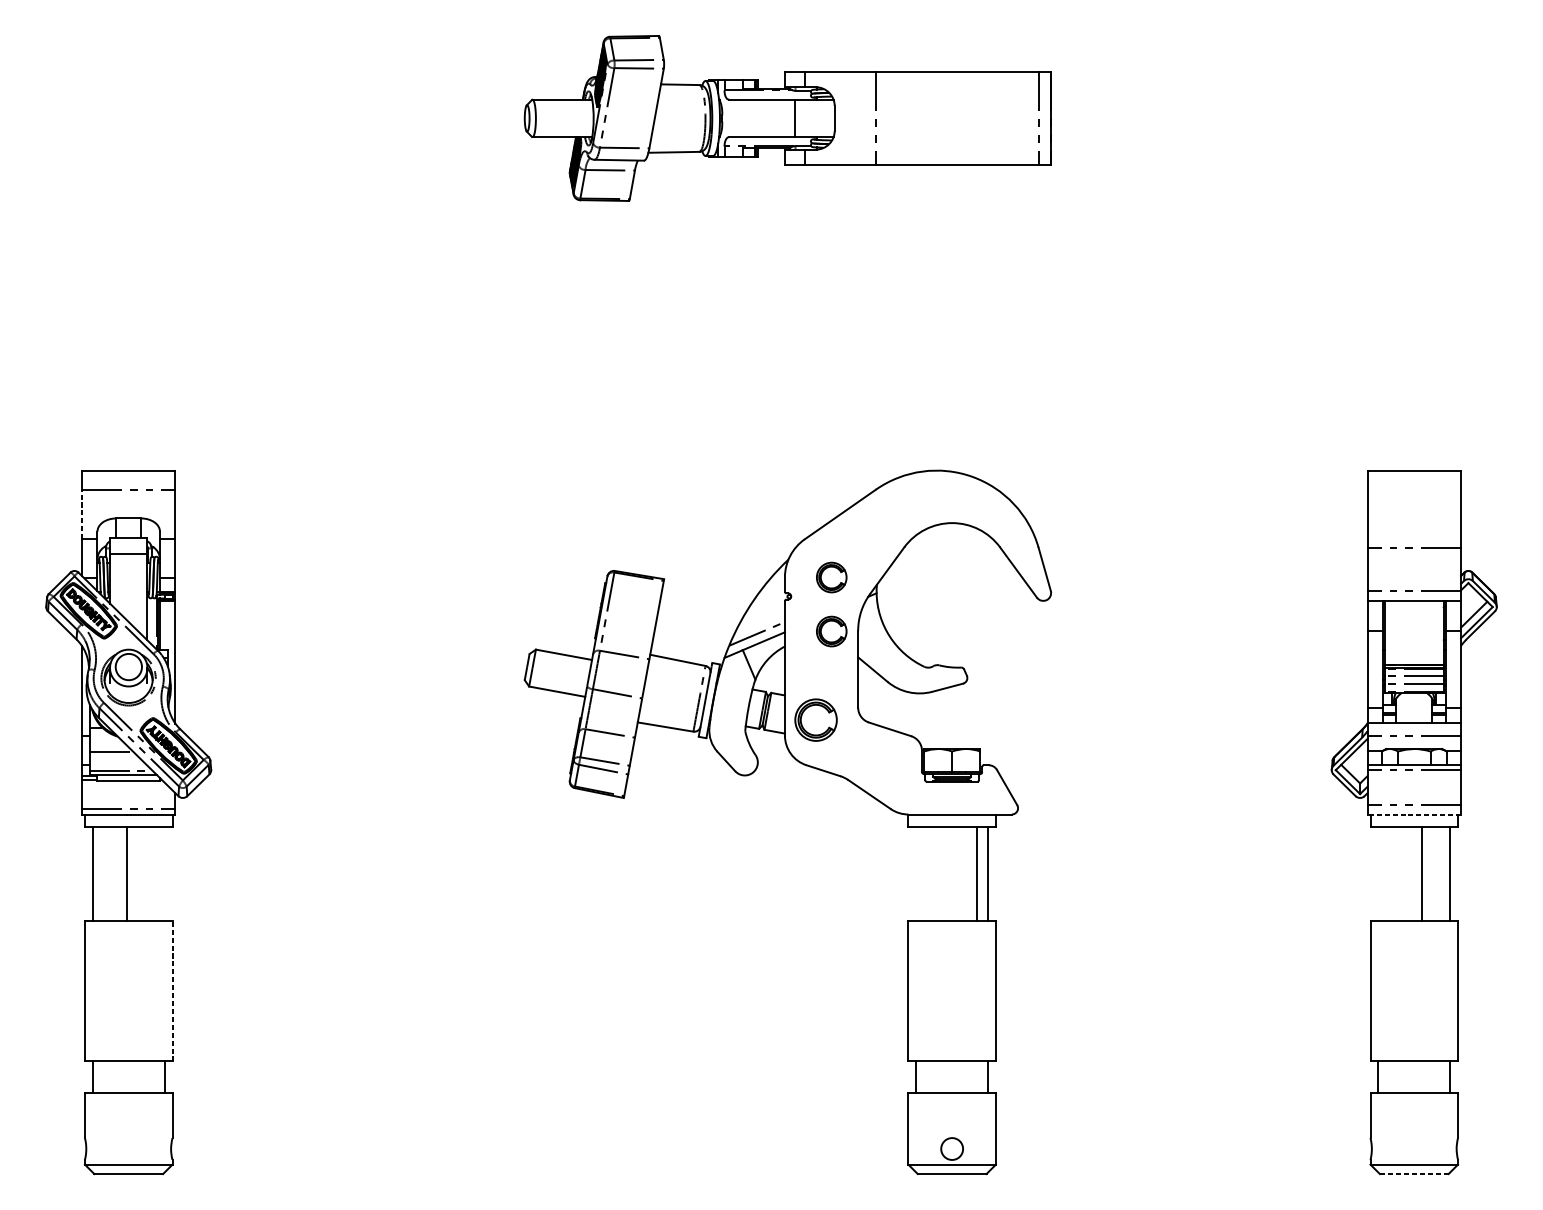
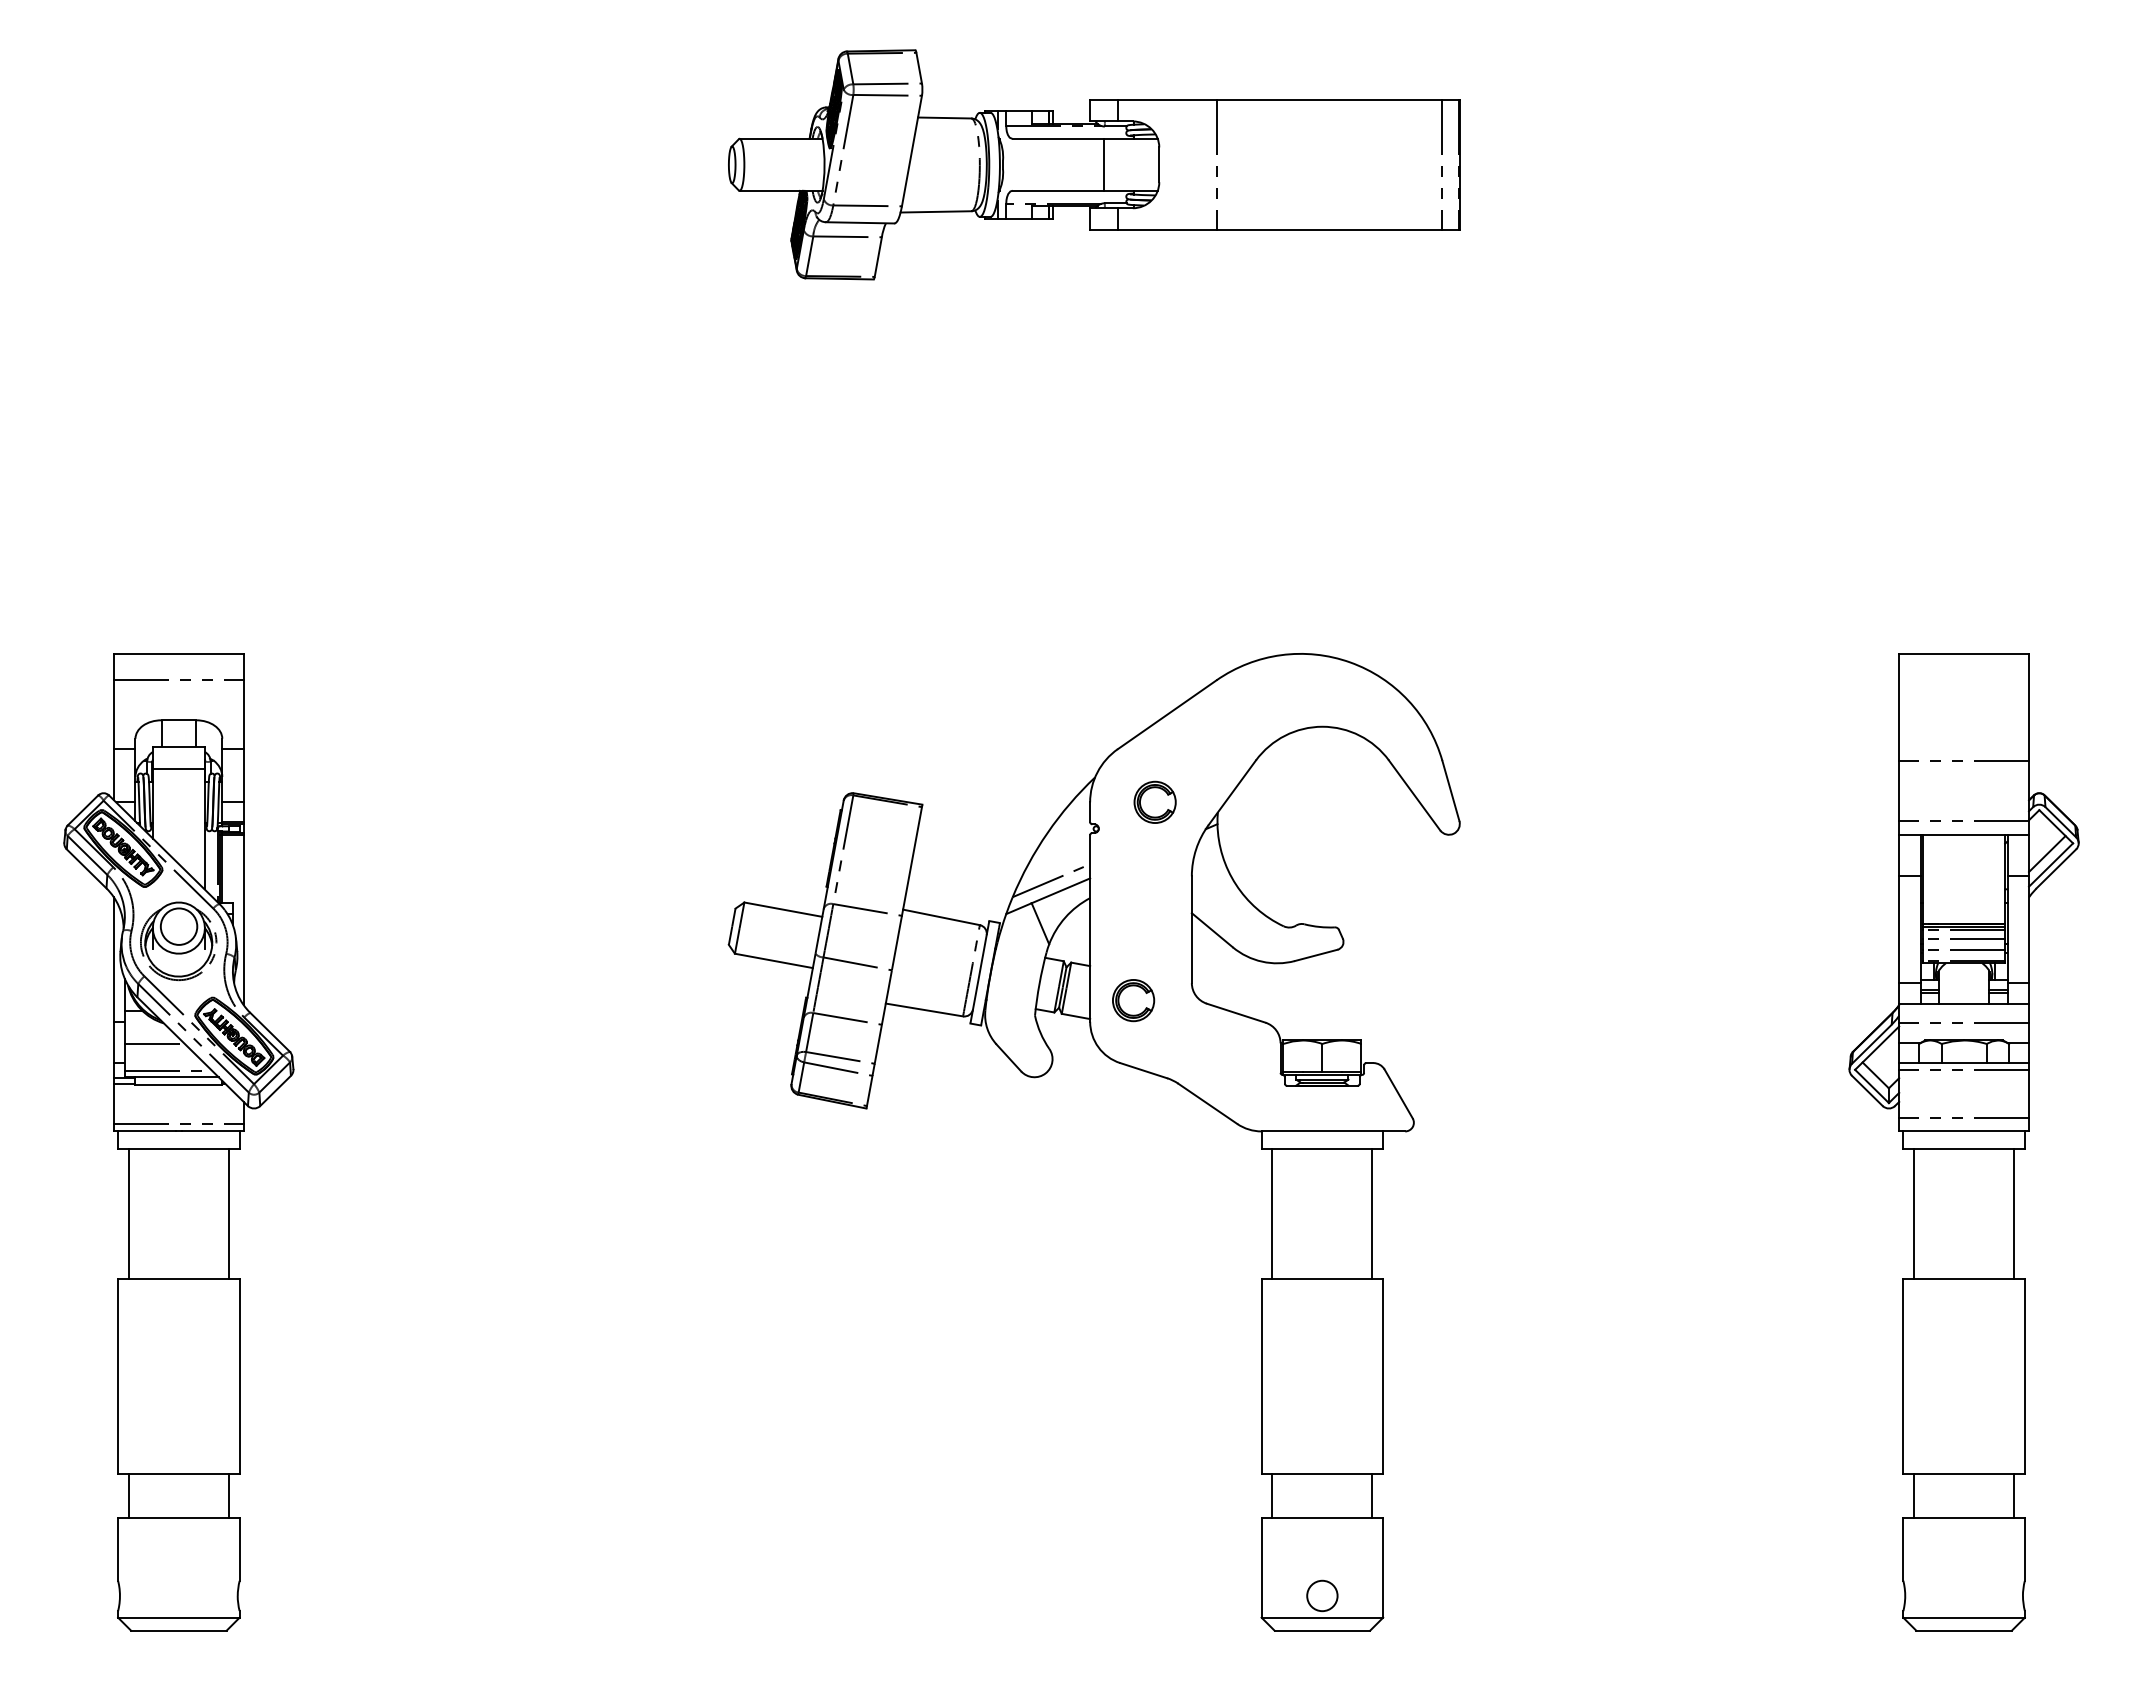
line: (81, 514) -> (113, 714), dashed -> solid
part: (831, 630) -> (1154, 876), removed
part: (816, 720) -> (1133, 1000), size x0.71
line: (1414, 814) -> (1964, 1131), dashed -> solid
line: (126, 873) -> (228, 1213), moved
line: (976, 873) -> (1272, 1213), moved
line: (1422, 873) -> (1914, 1213), moved
line: (172, 990) -> (239, 1376), dashed -> solid
line: (1414, 1173) -> (1964, 1630), dashed -> solid

